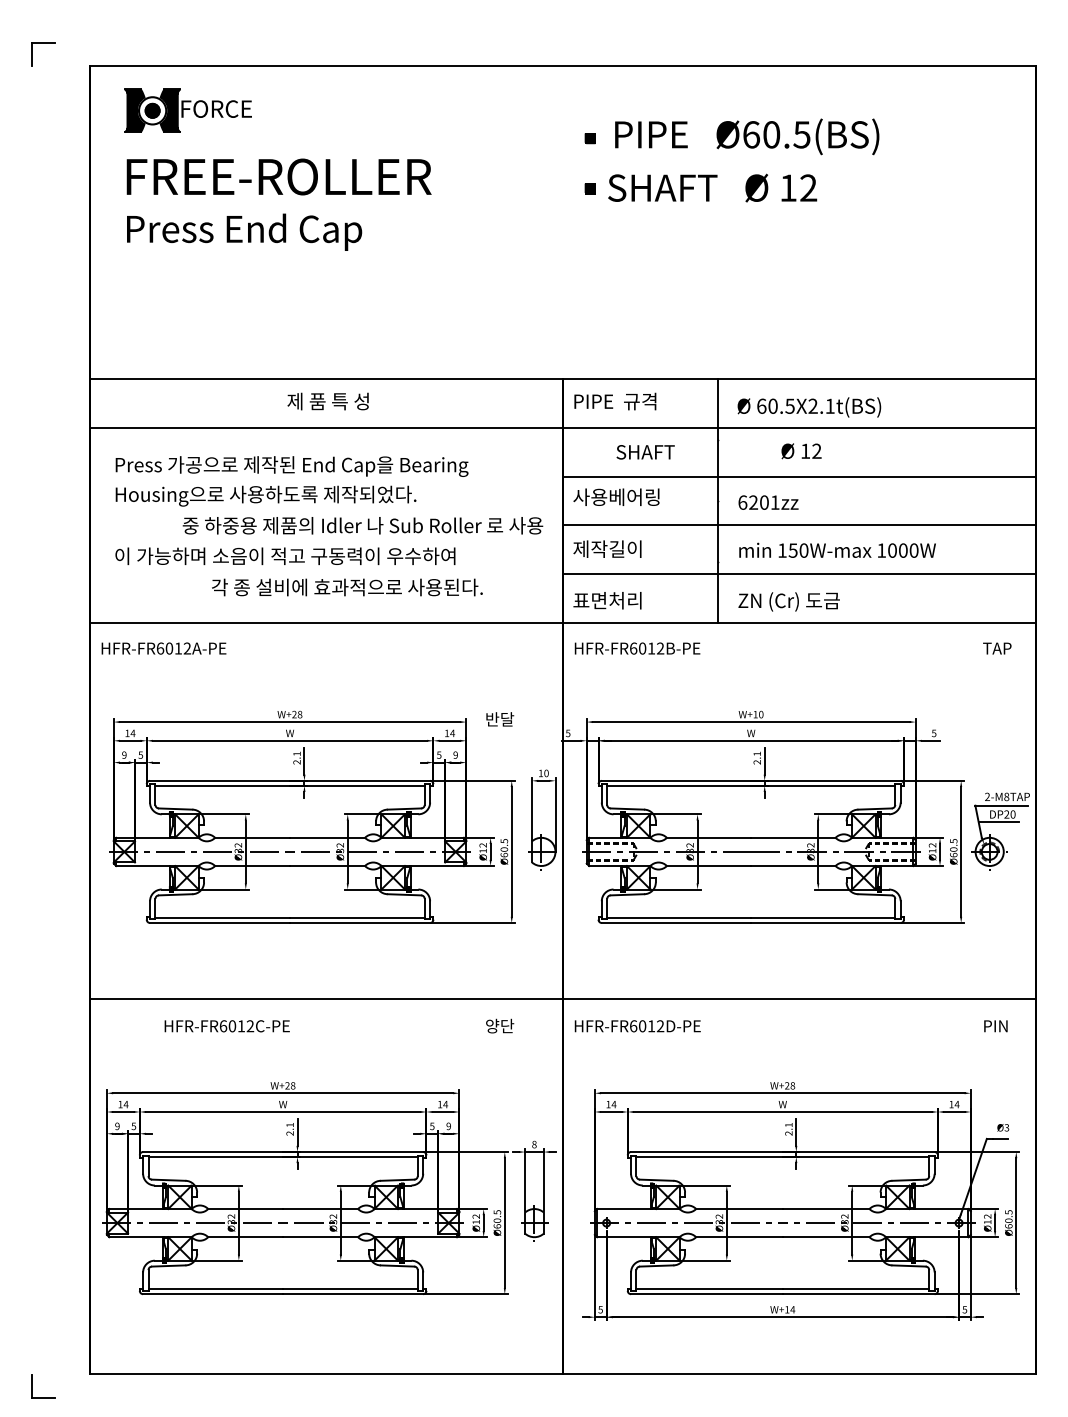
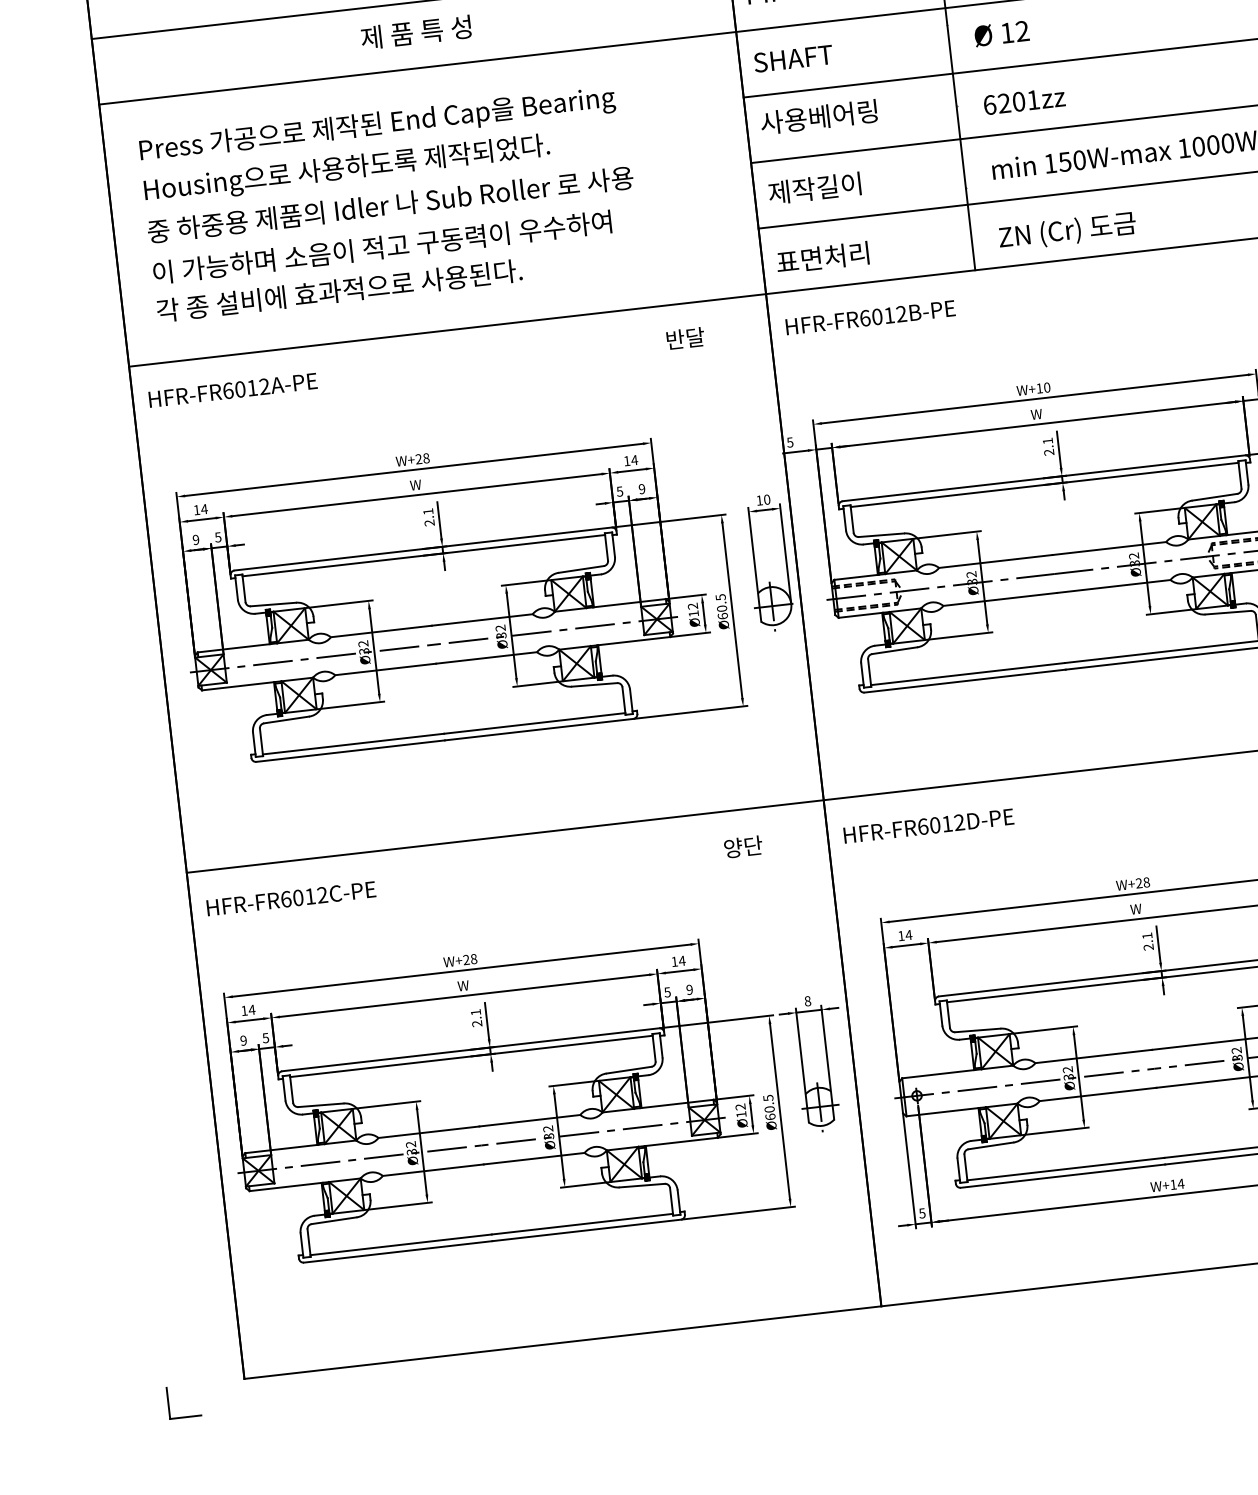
text: (801, 451) -> (1001, 33), moved
text: (645, 452) -> (793, 59), moved
text: (362, 525) -> (389, 204), moved
text: (347, 587) -> (339, 290), moved
text: (500, 719) -> (686, 338), moved
text: (226, 1026) -> (290, 899), moved

